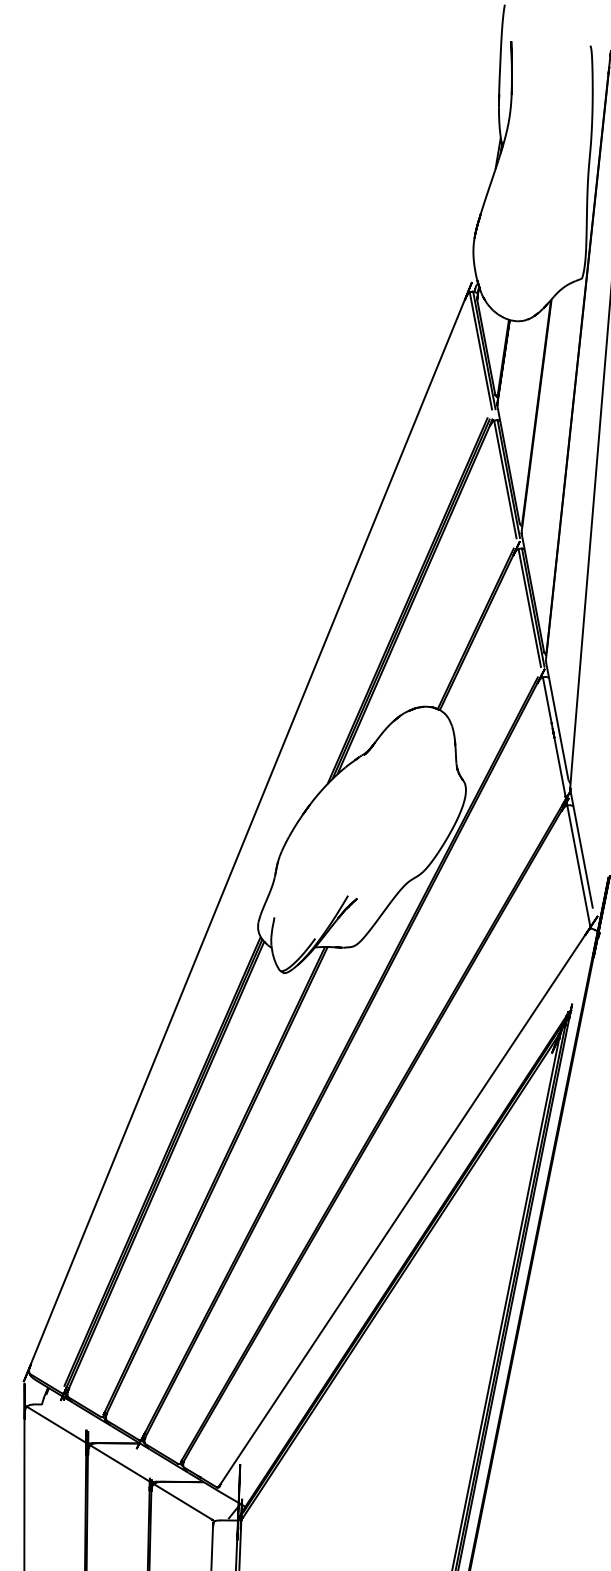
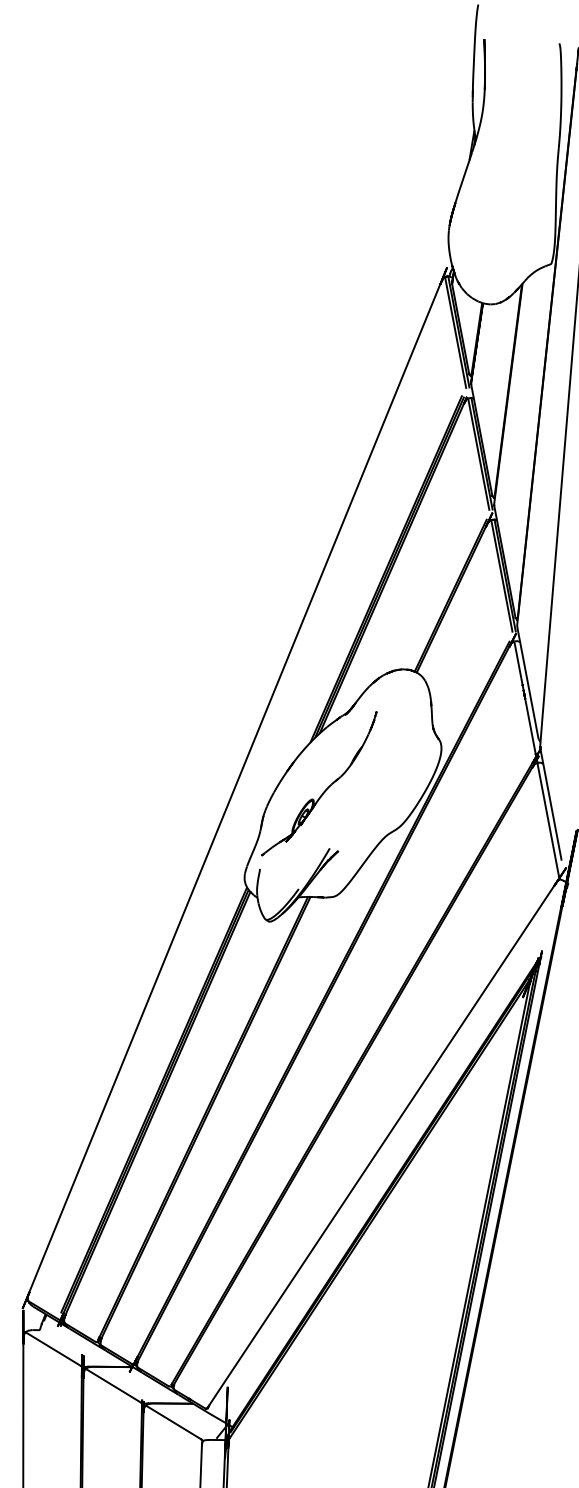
part: (343, 833) -> (325, 789), added

